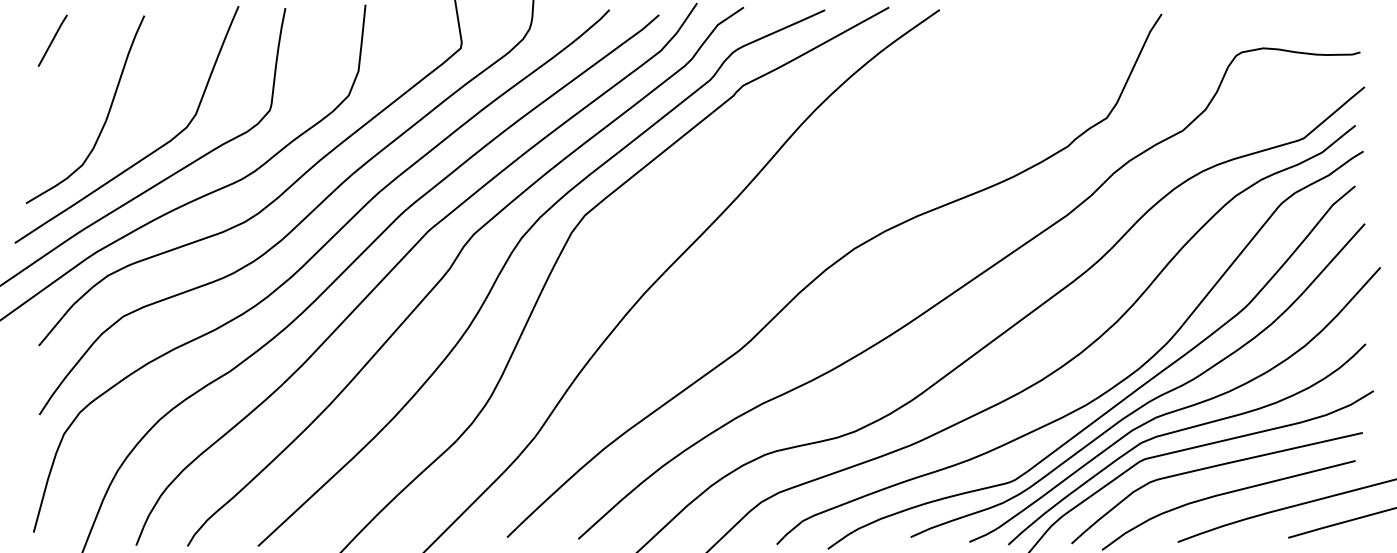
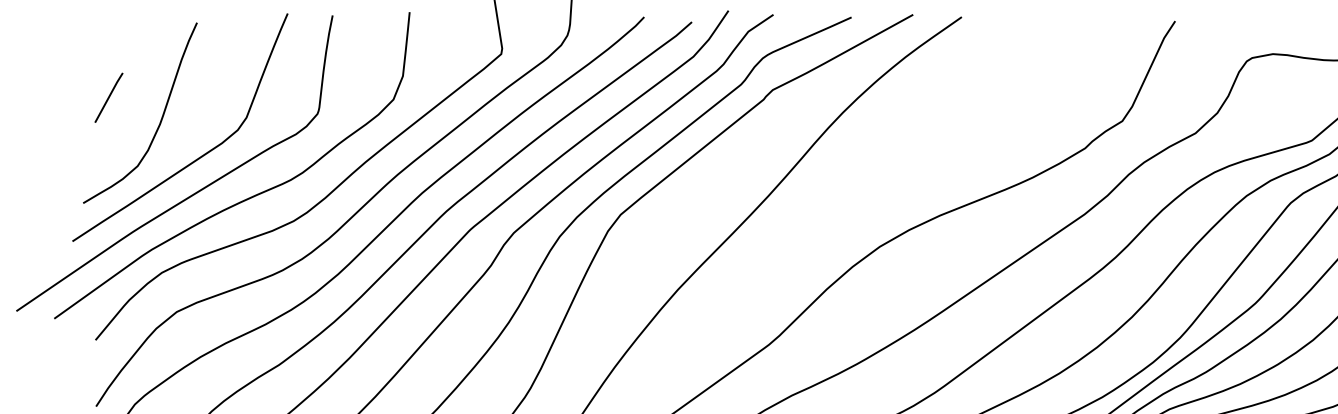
line: (52, 40) -> (108, 97), moved

